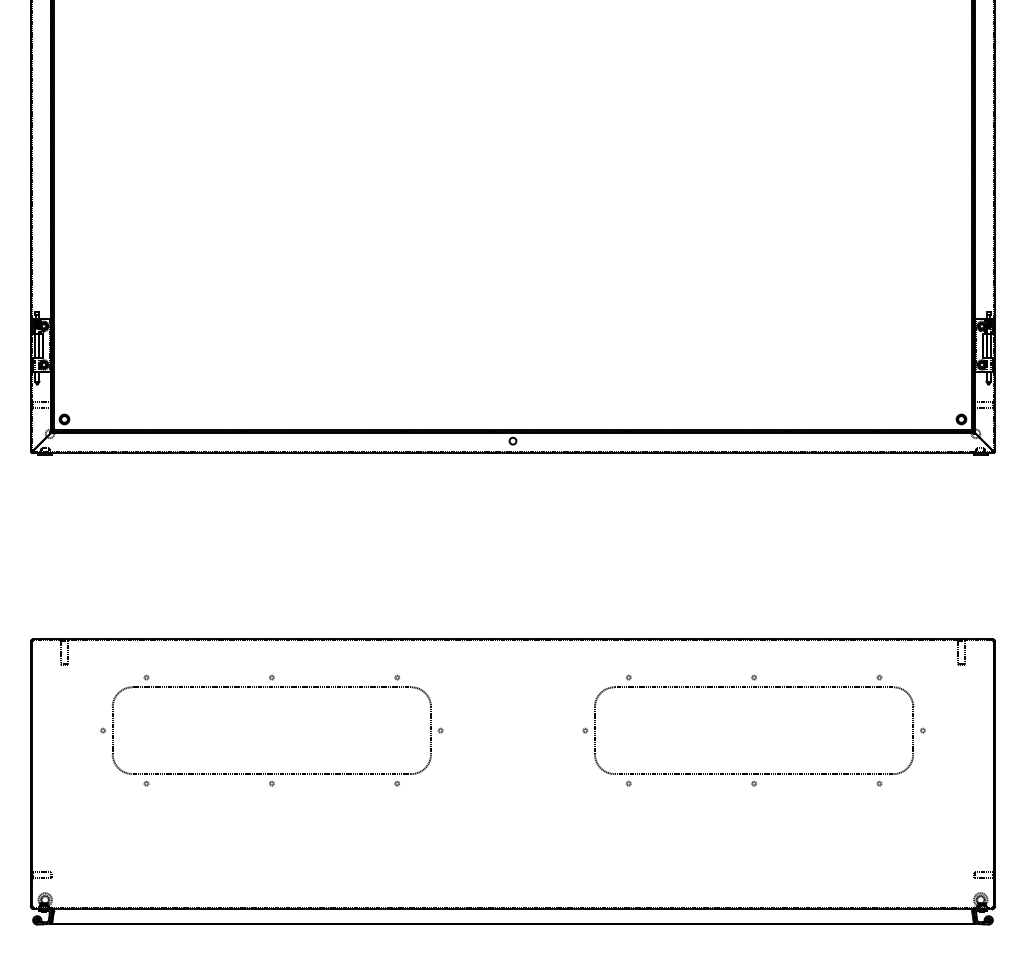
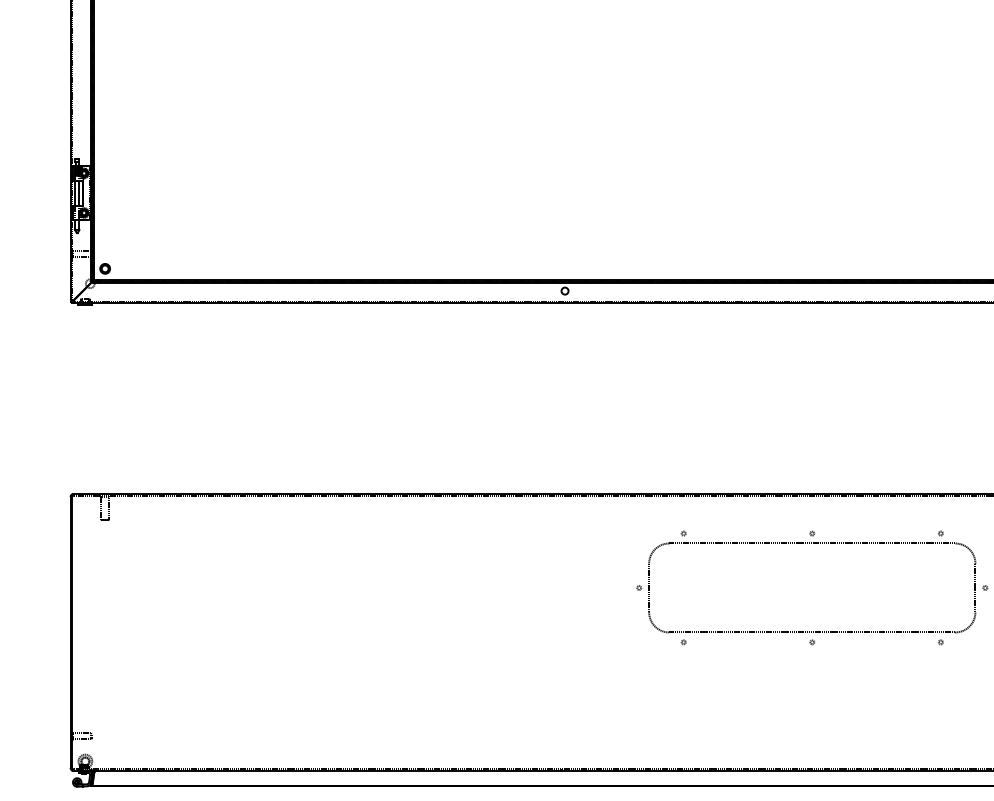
part: (271, 687) -> (317, 543), removed

